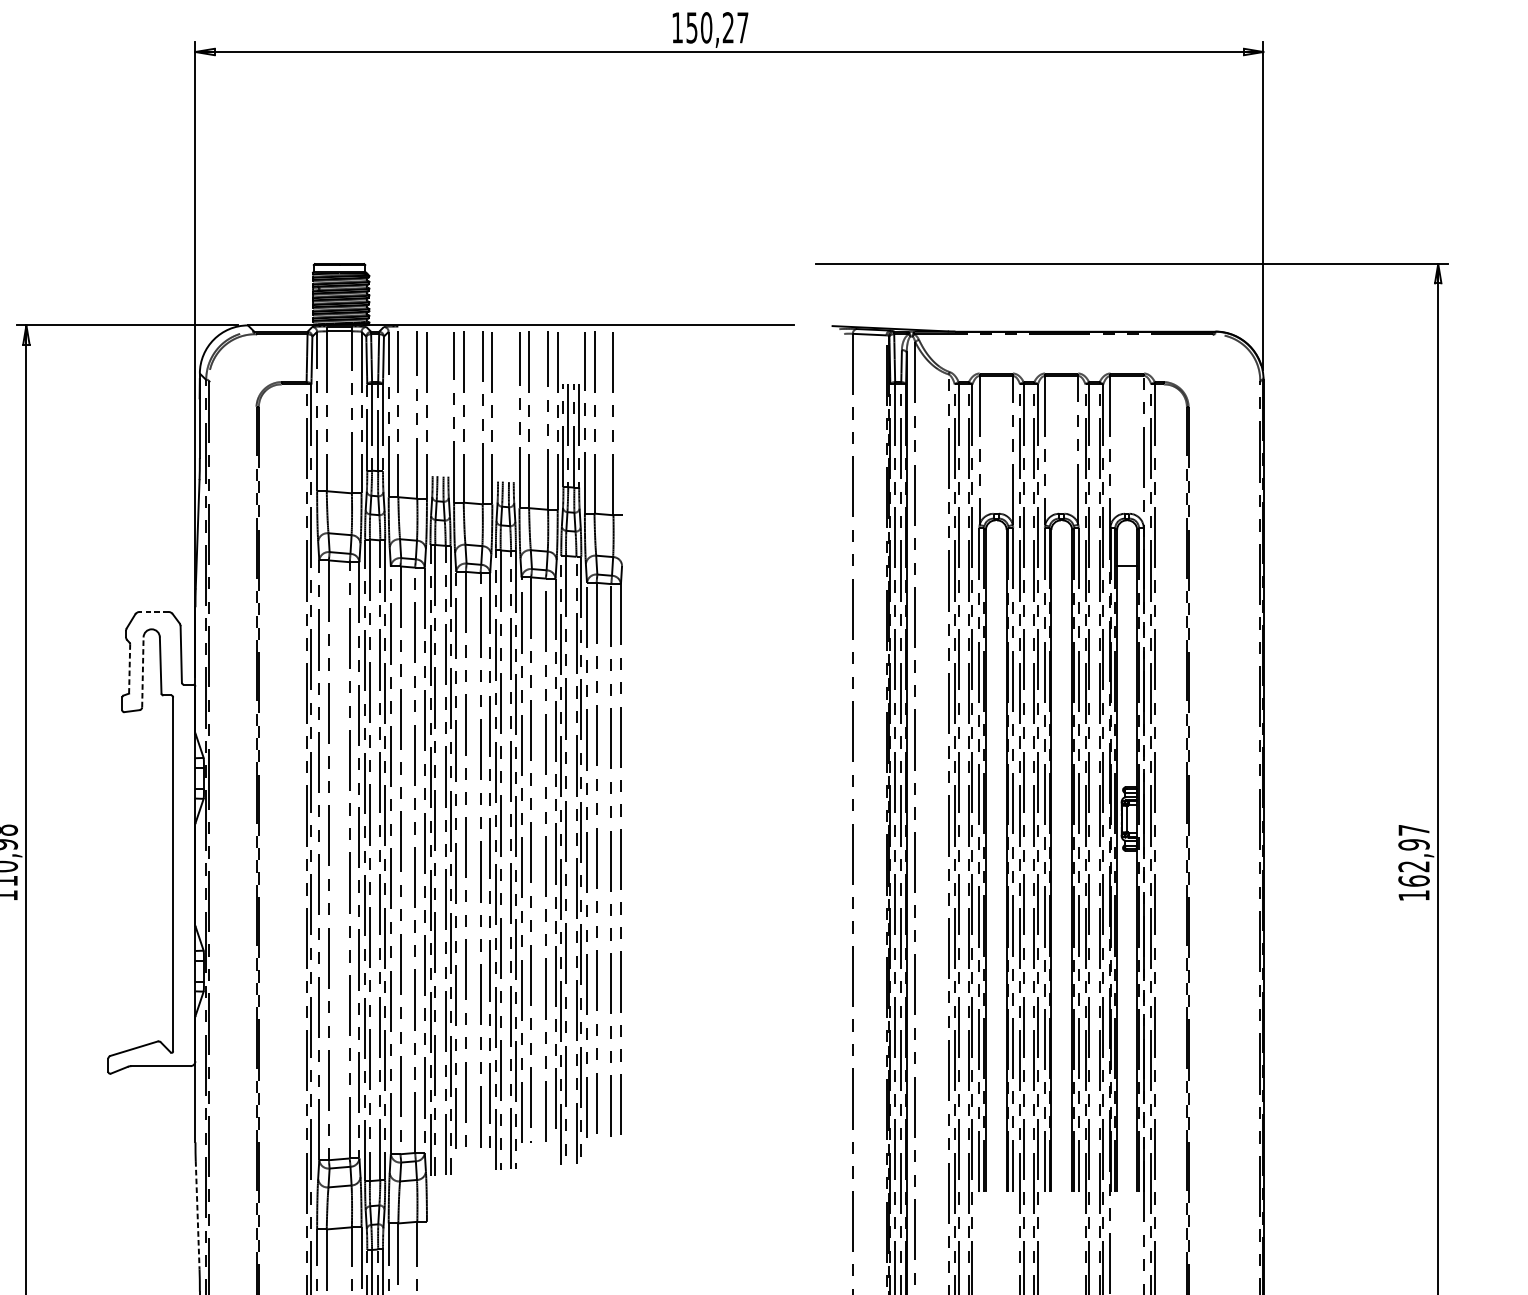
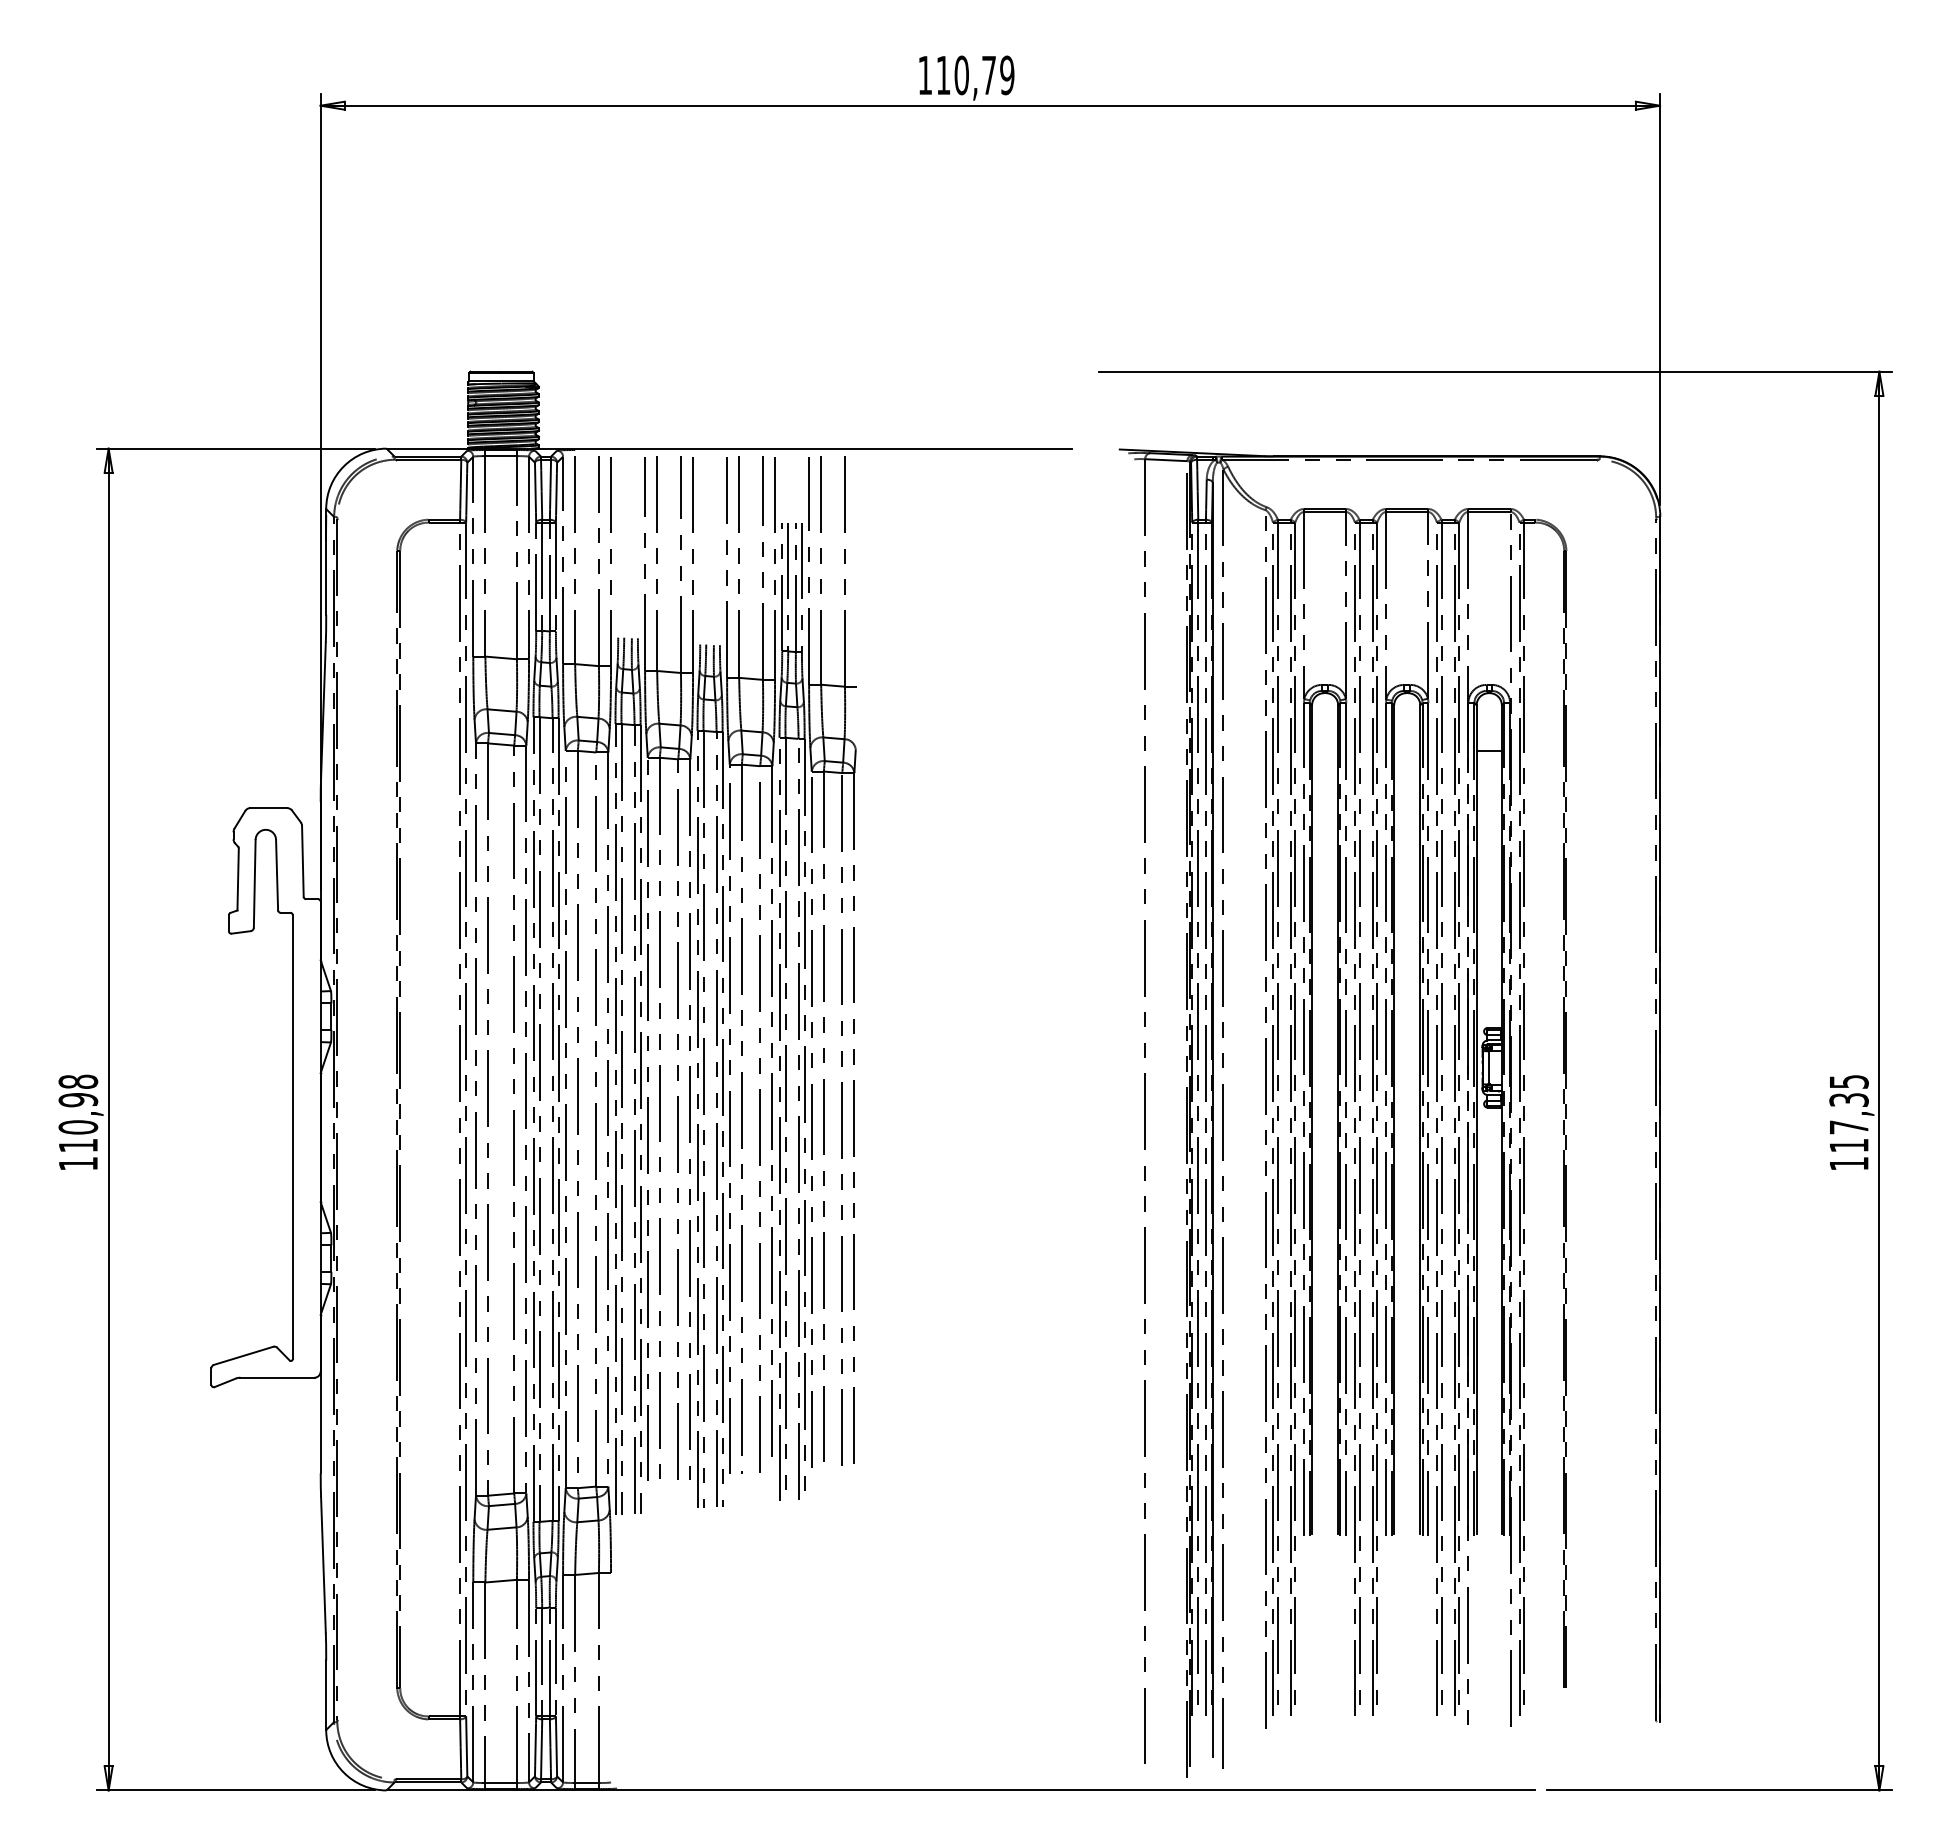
text: (717, 27) -> (975, 75), 150,27 -> 110,79
line: (153, 612) -> (268, 808), dashed -> solid
line: (129, 668) -> (238, 879), dashed -> solid
line: (142, 672) -> (254, 883), dashed -> solid
text: (1413, 855) -> (1848, 1113), 162,97 -> 117,35
line: (197, 1215) -> (323, 1565), dashed -> solid

